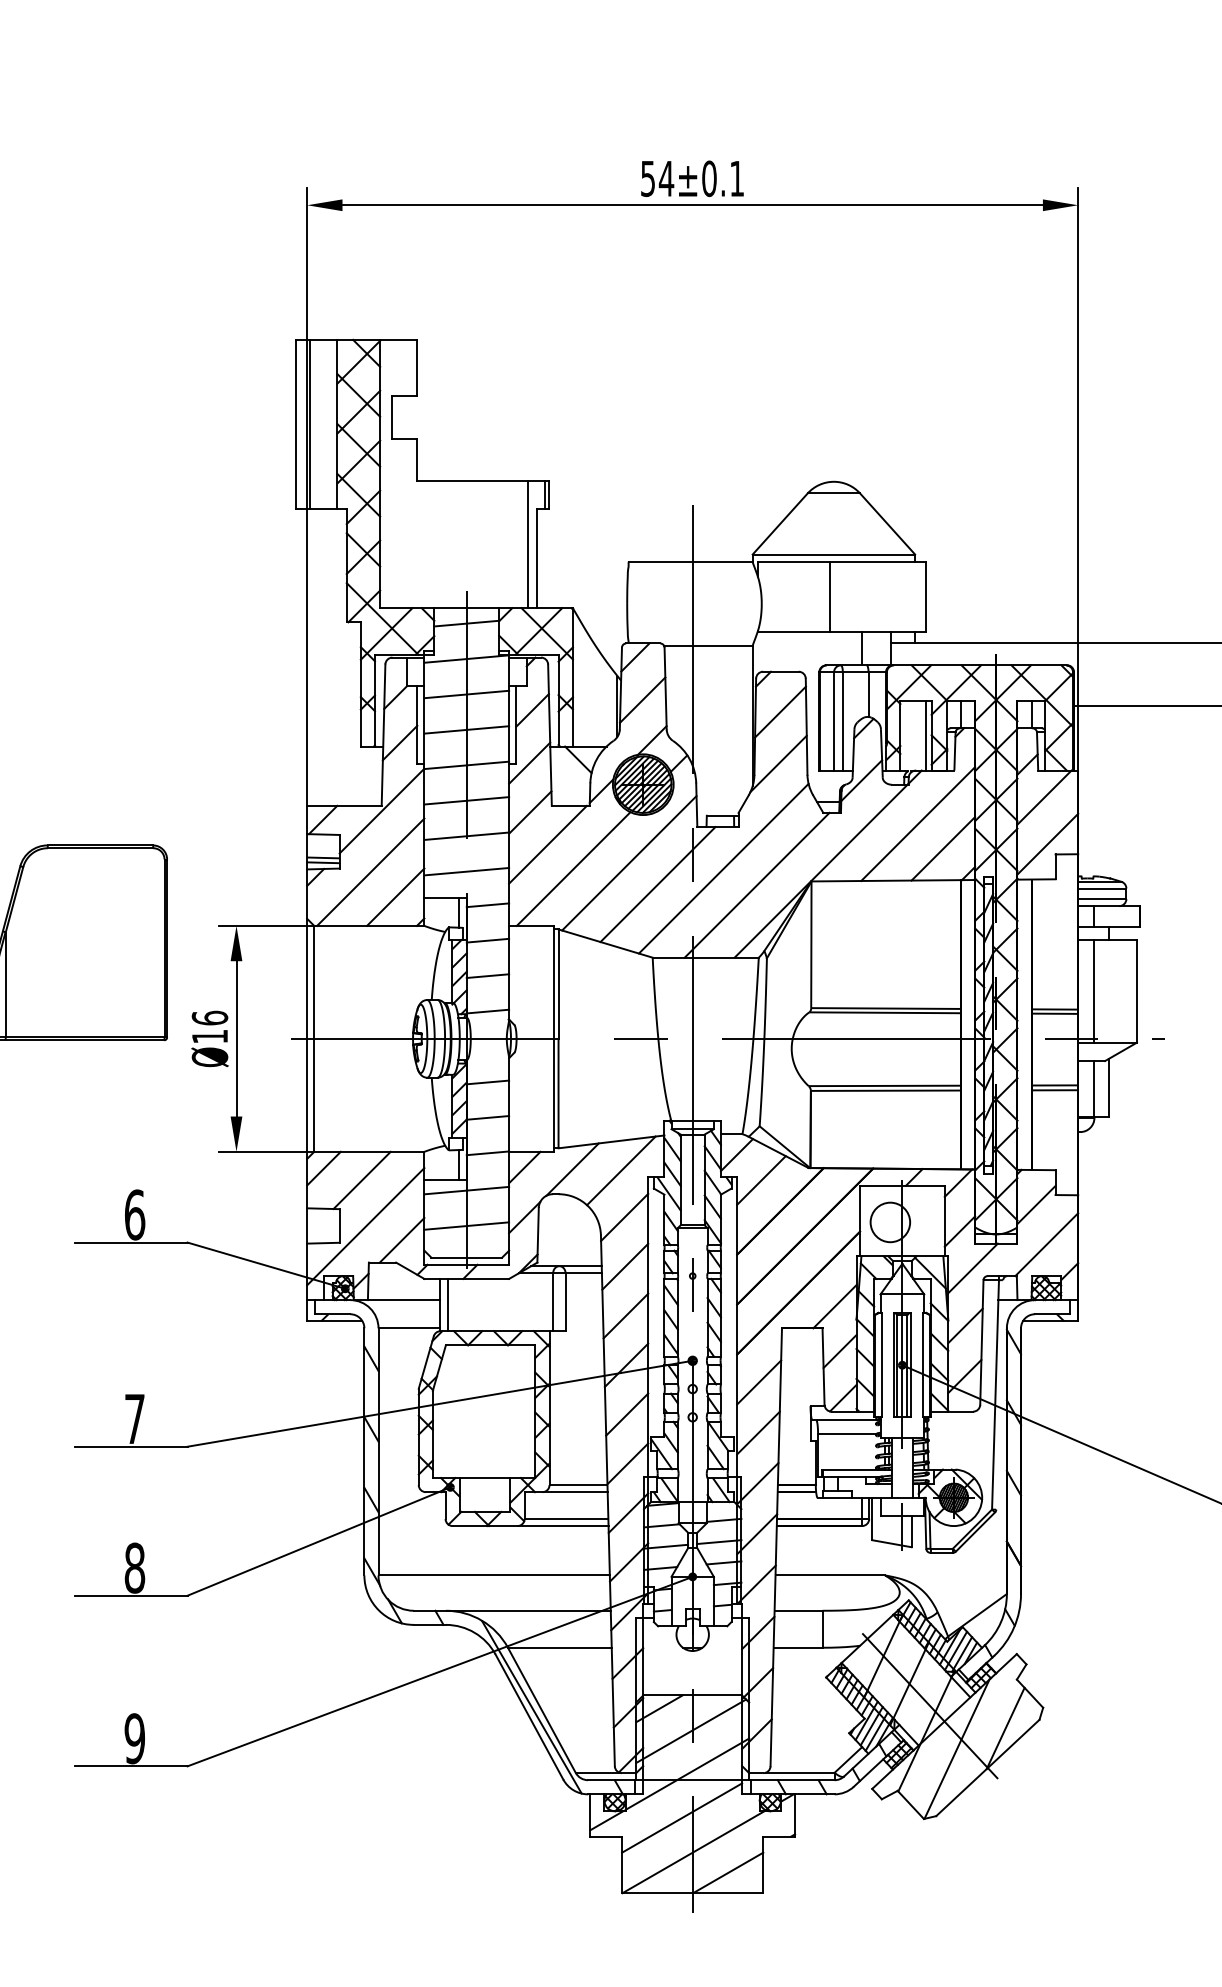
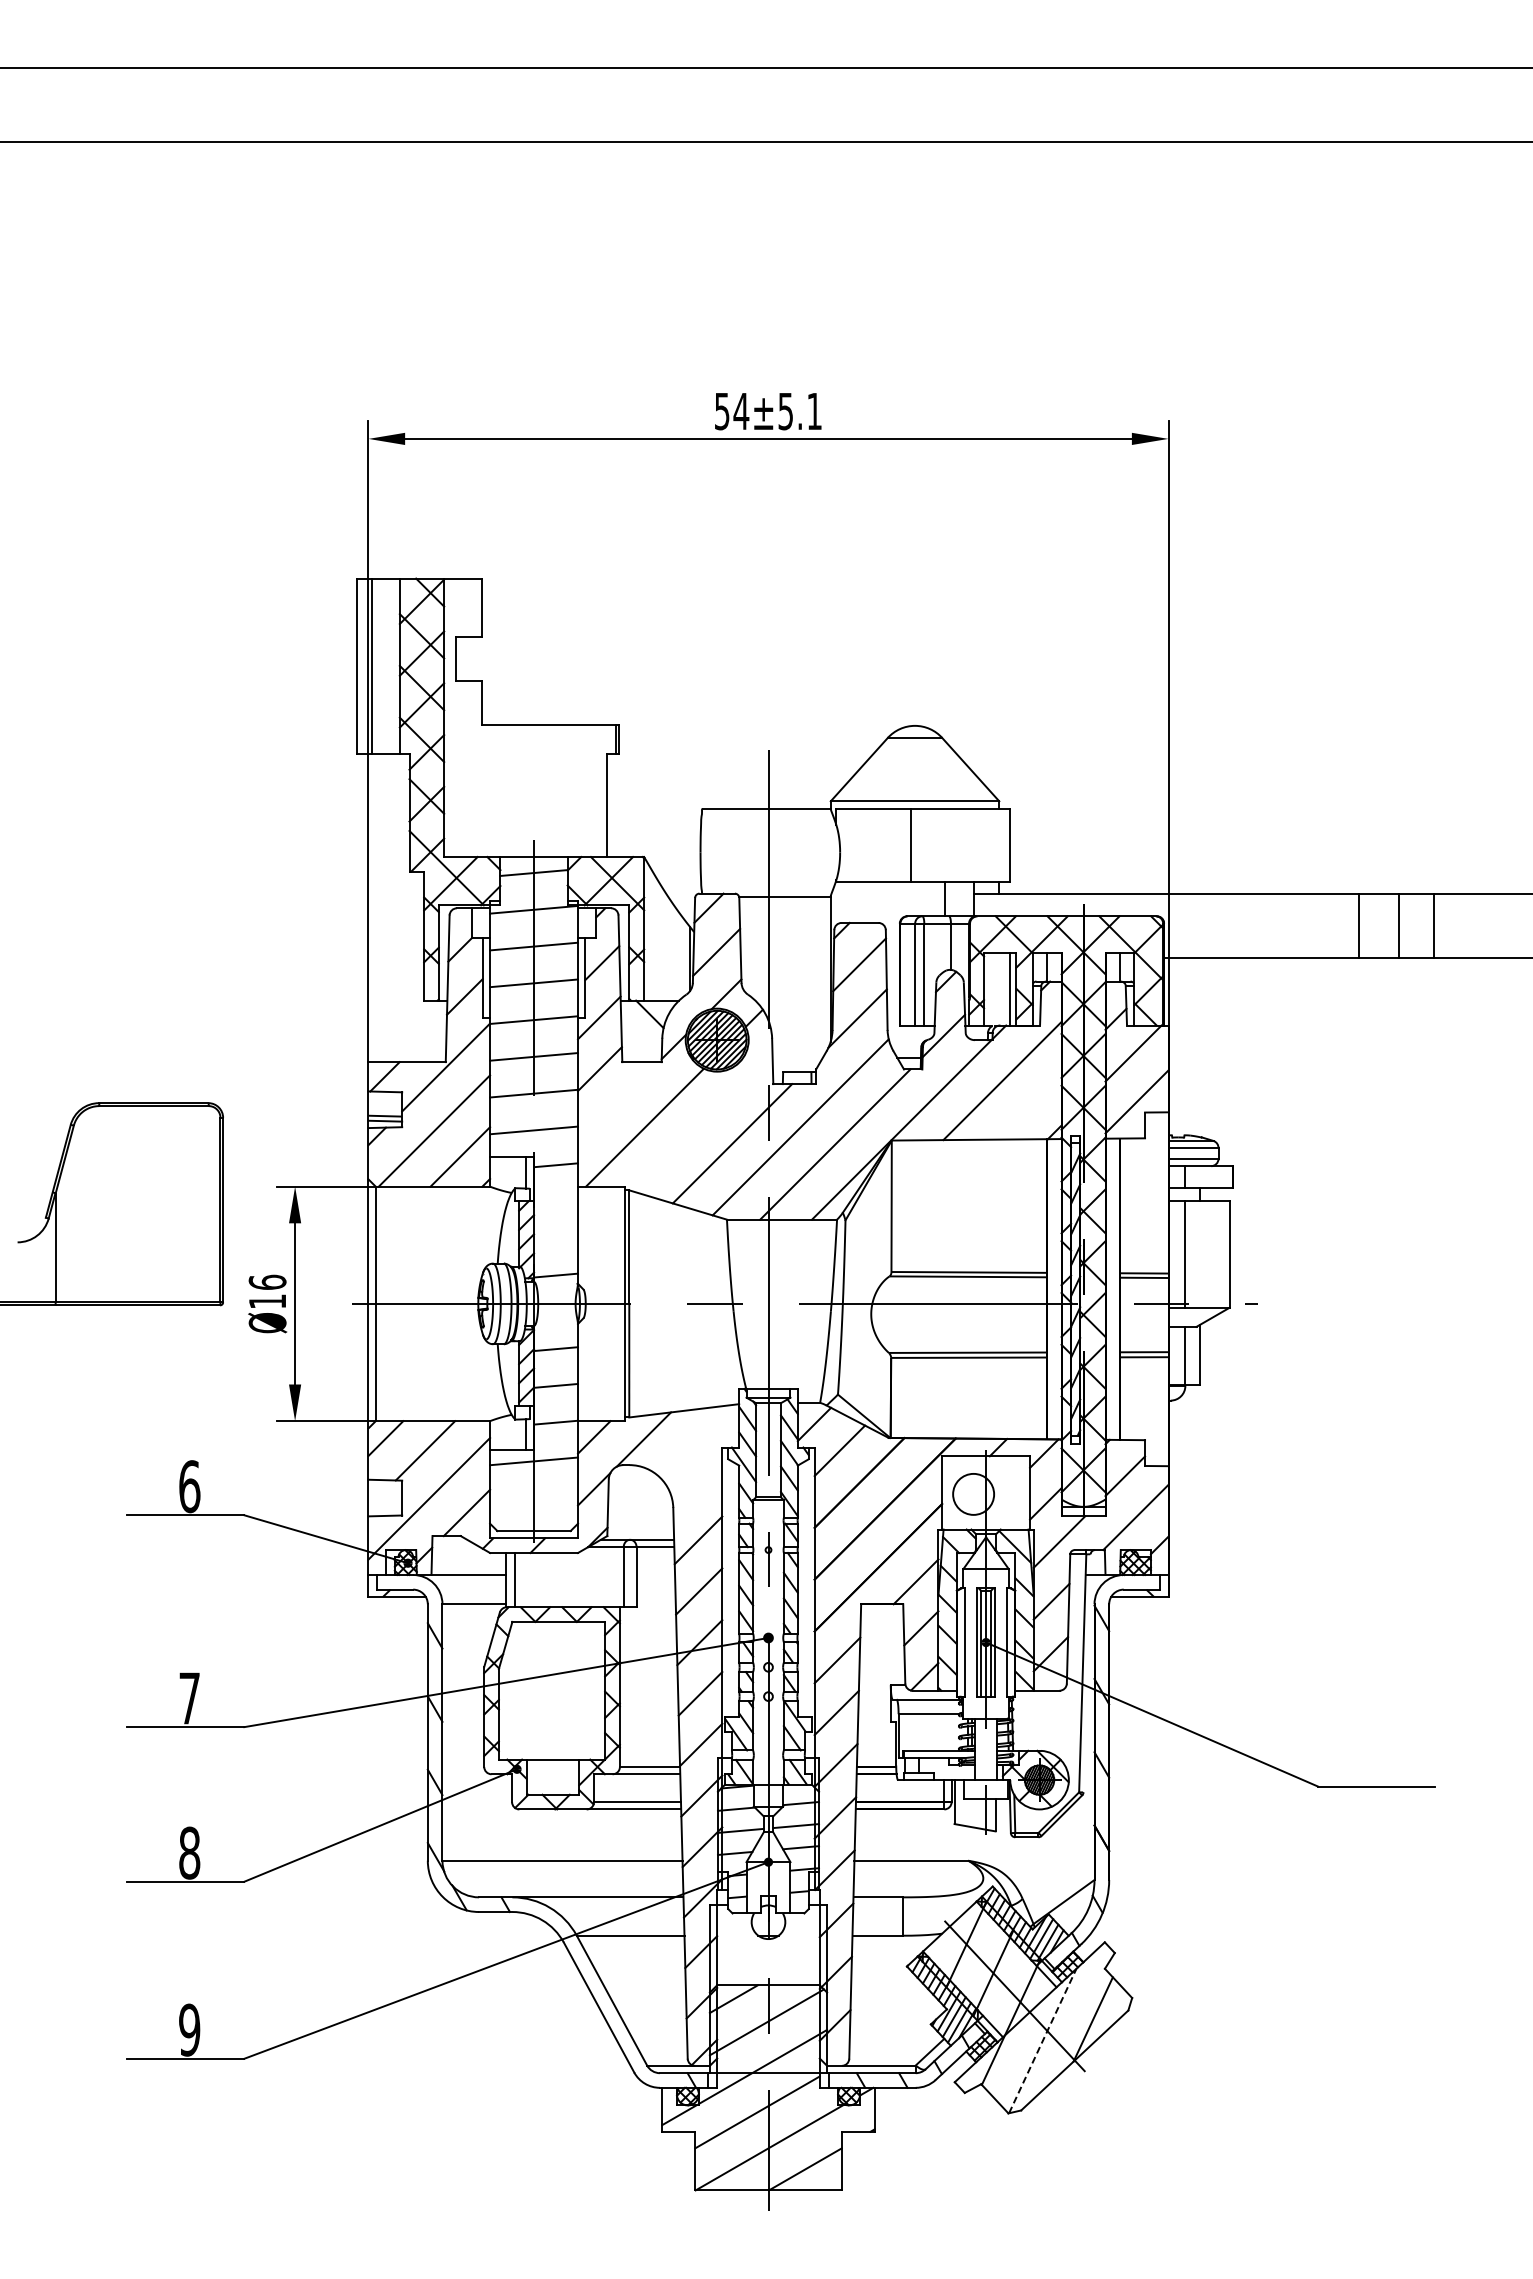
text: (709, 178) -> (785, 411), 54±0.1 -> 54±5.1
line: (527, 545) -> (597, 791), removed
line: (548, 844) -> (618, 1102), removed
line: (943, 848) -> (1028, 1106), removed
line: (629, 863) -> (702, 1121), removed
line: (488, 940) -> (556, 1201), removed
line: (488, 975) -> (556, 1238), removed
line: (621, 1170) -> (694, 1440), removed
line: (624, 1216) -> (697, 1488), removed
line: (467, 1225) -> (534, 1497), removed
line: (531, 1707) -> (601, 1997), removed
line: (956, 1748) -> (1042, 2040), solid -> dashed

